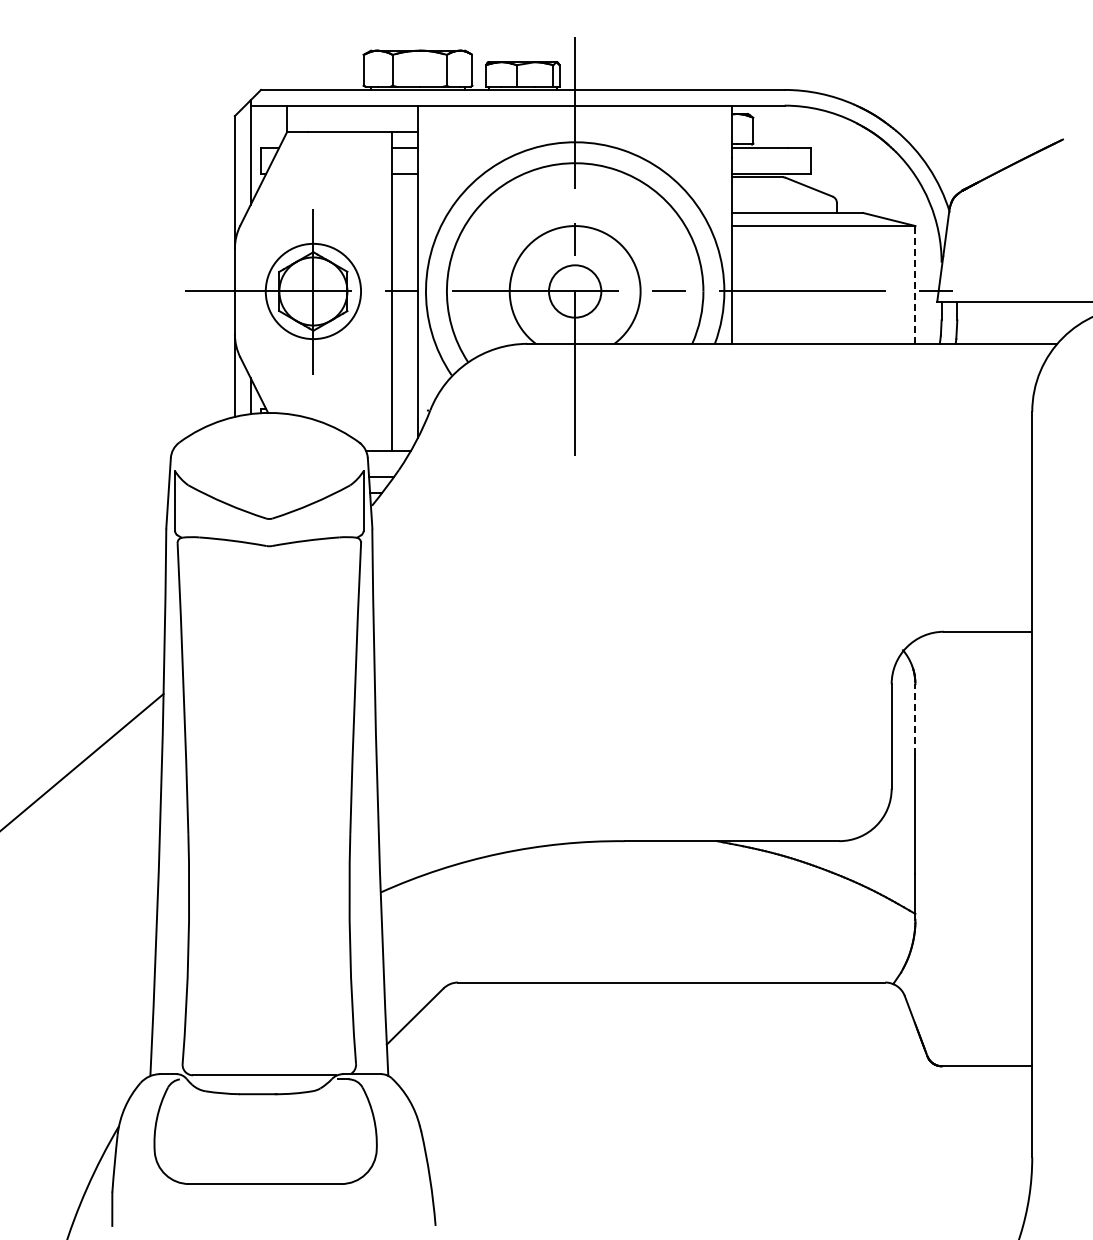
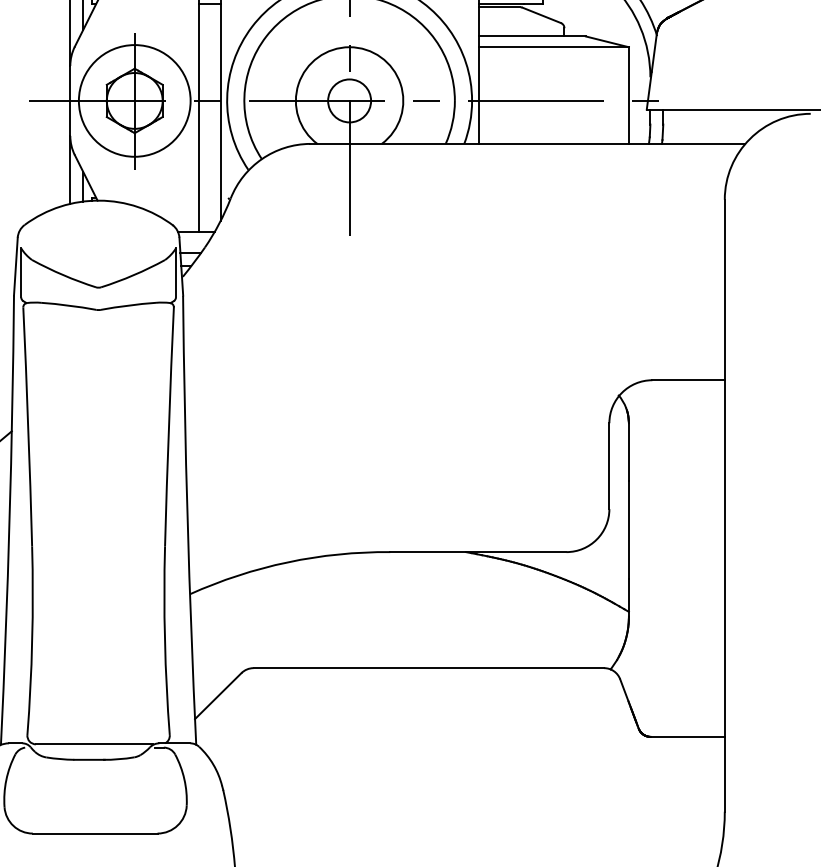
line: (915, 284) -> (628, 95), dashed -> solid
circle: (313, 291) -> (134, 100), size x1.43
line: (915, 718) -> (628, 451), dashed -> solid

